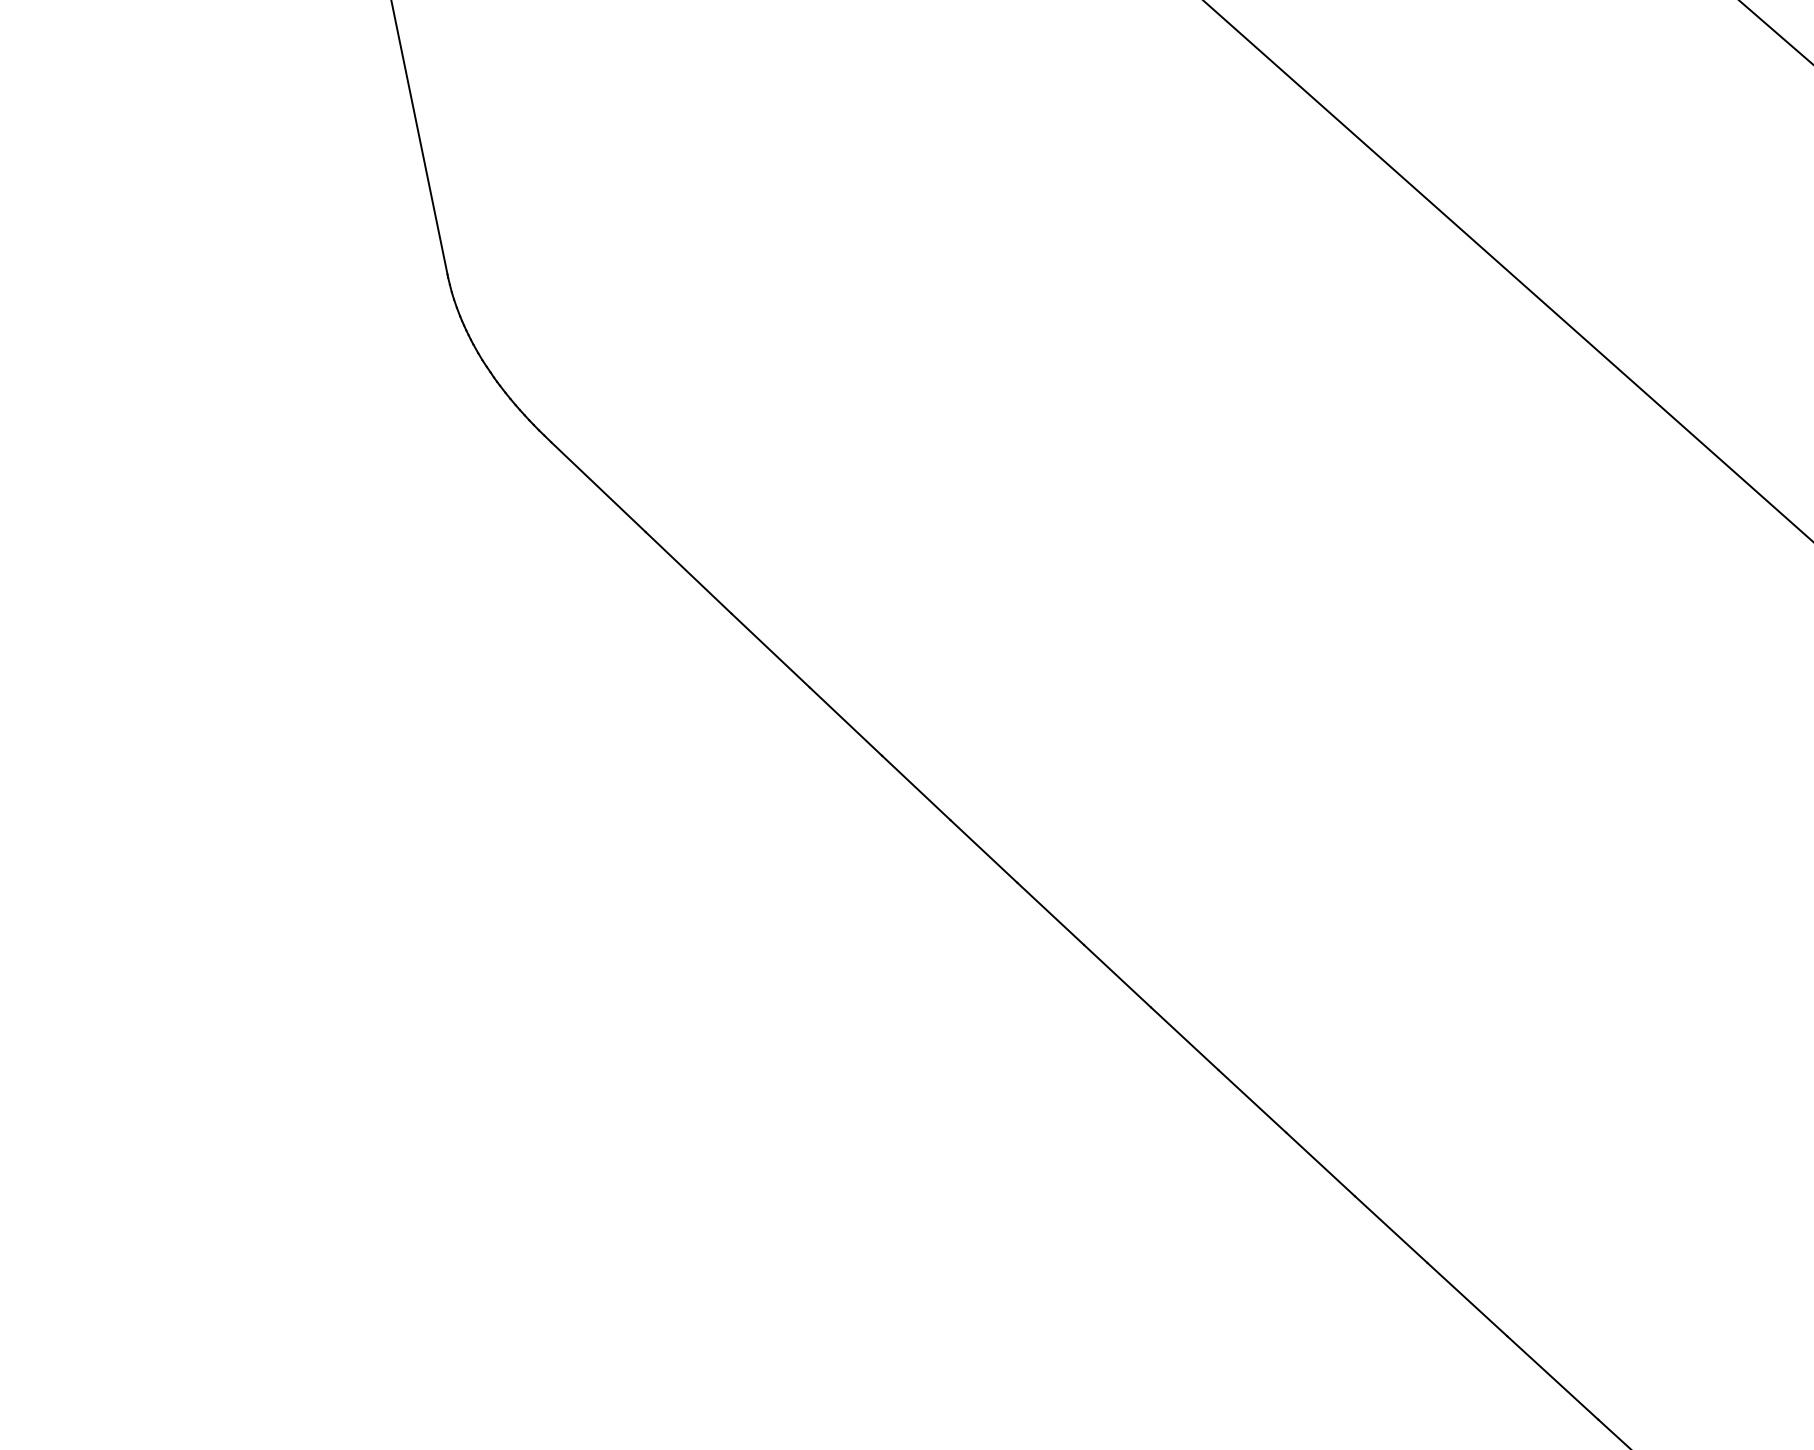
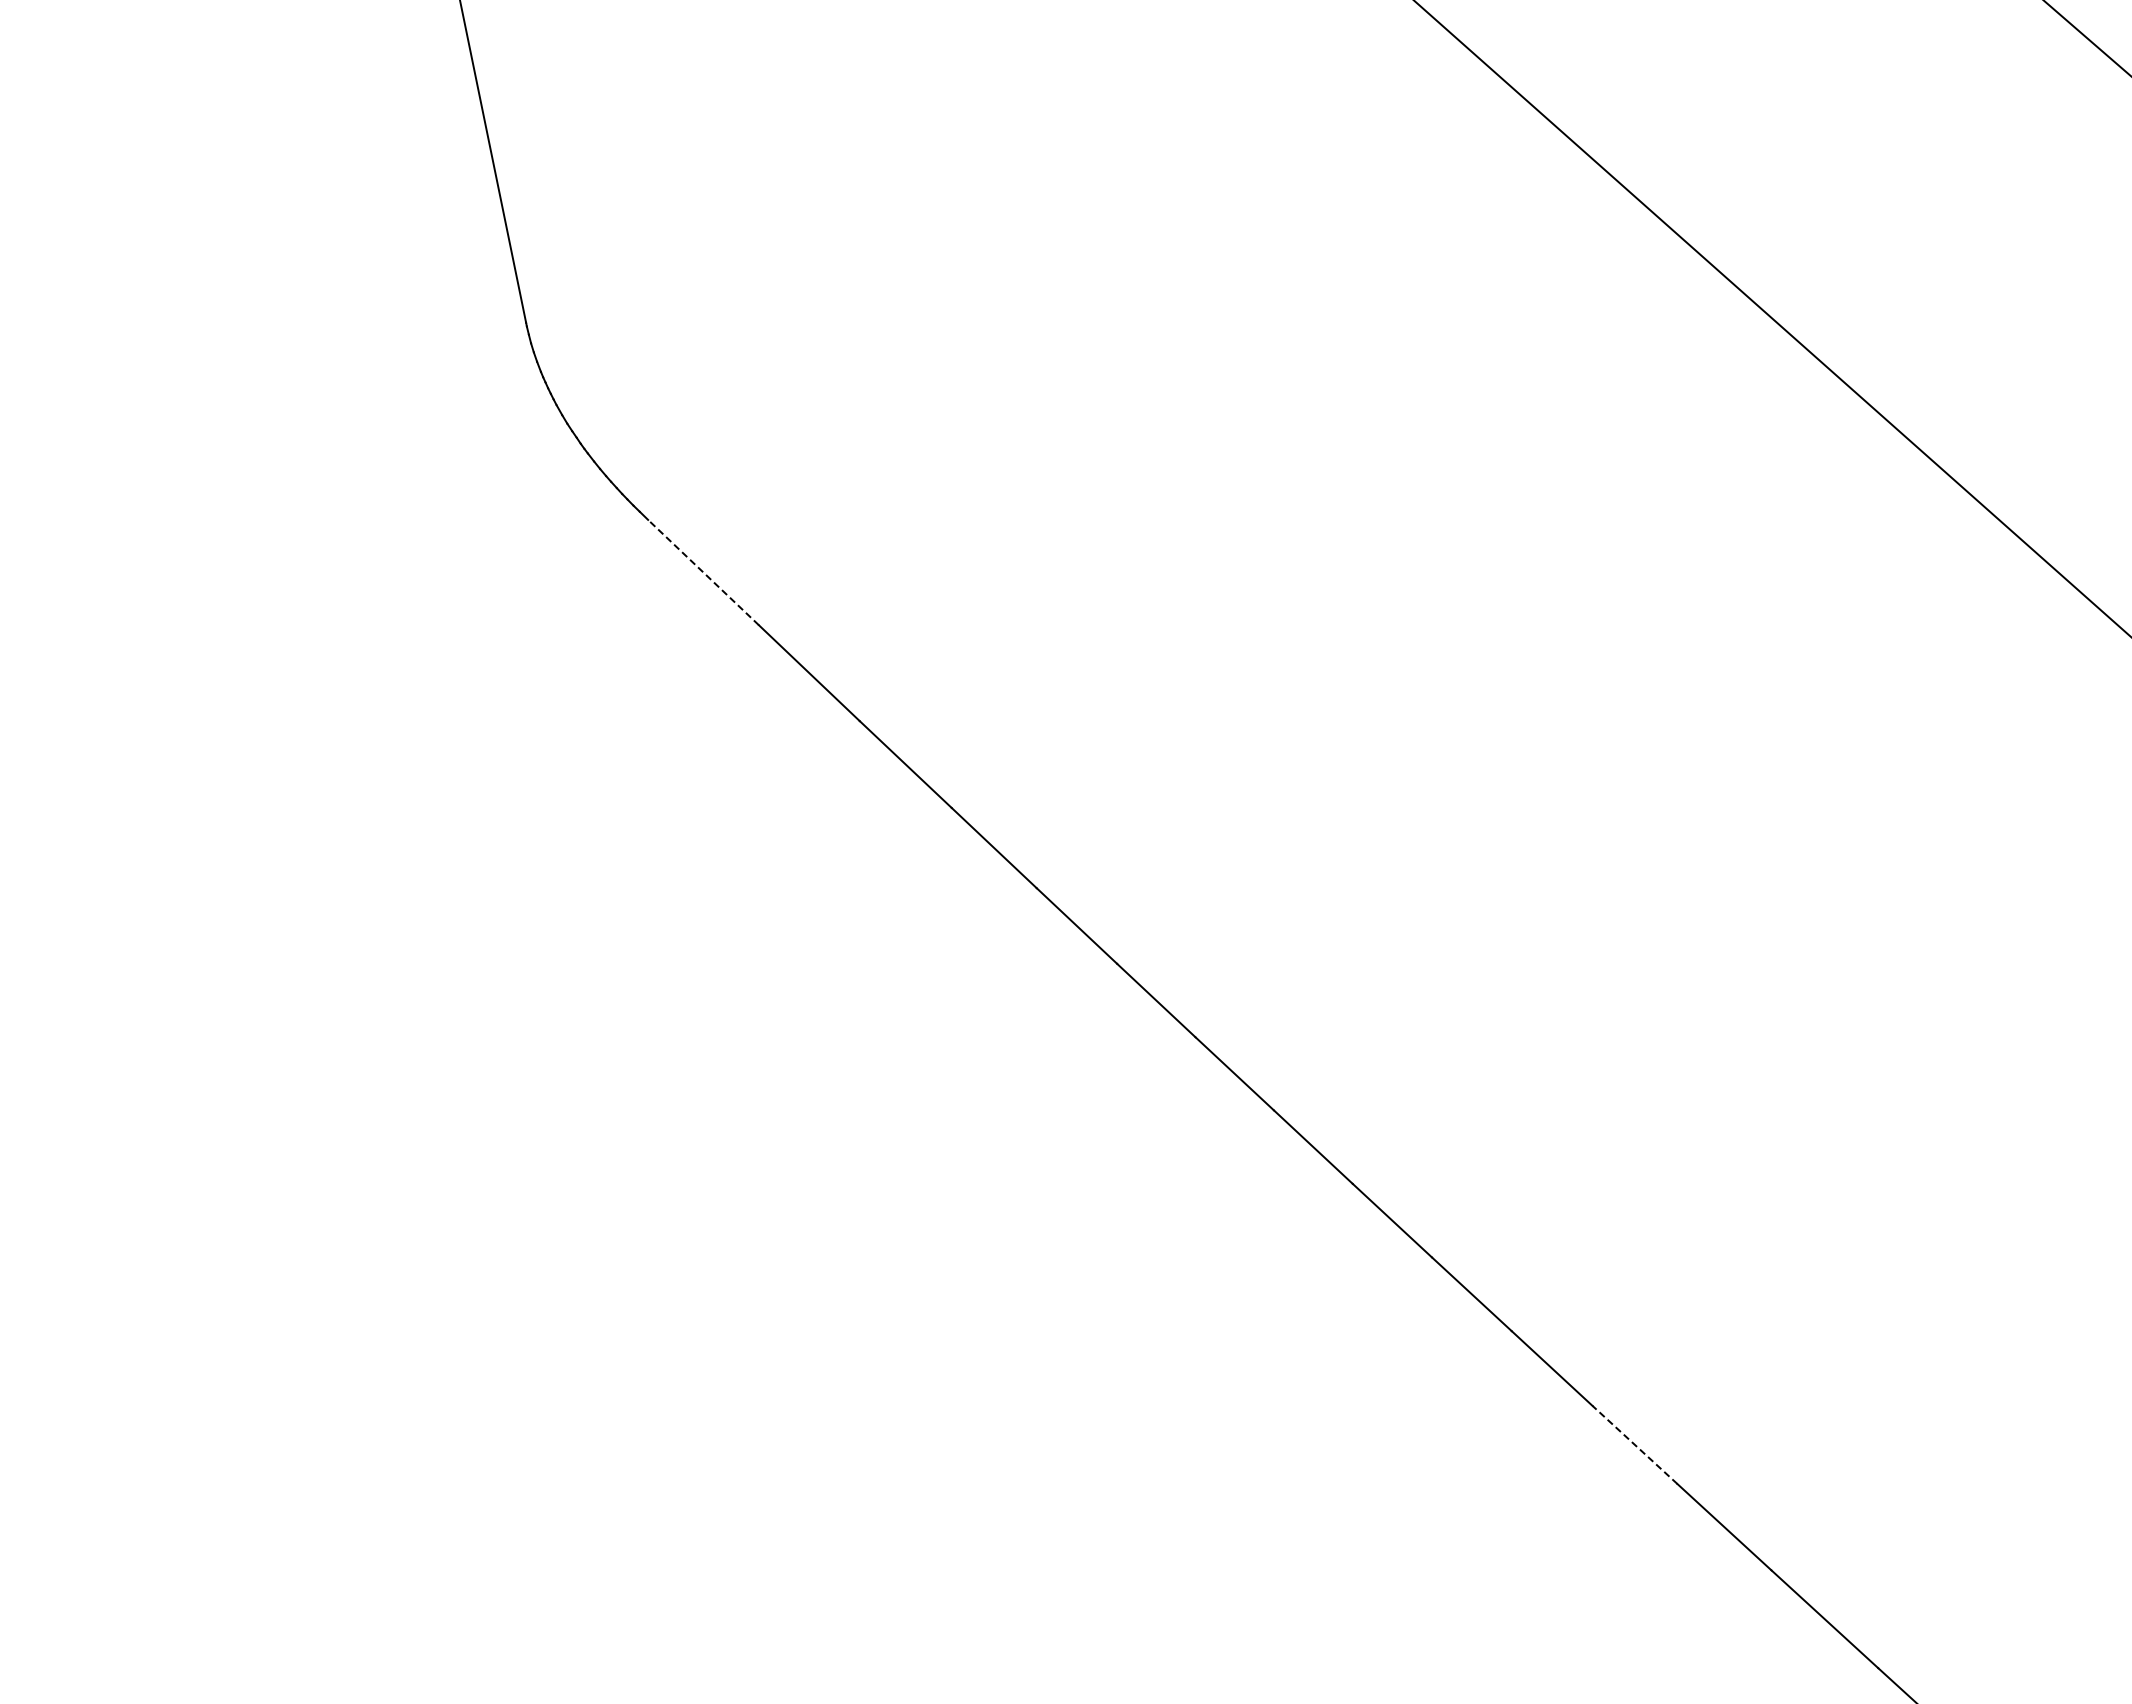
line: (598, 487) -> (703, 572), solid -> dashed
line: (1391, 1229) -> (1635, 1444), solid -> dashed

